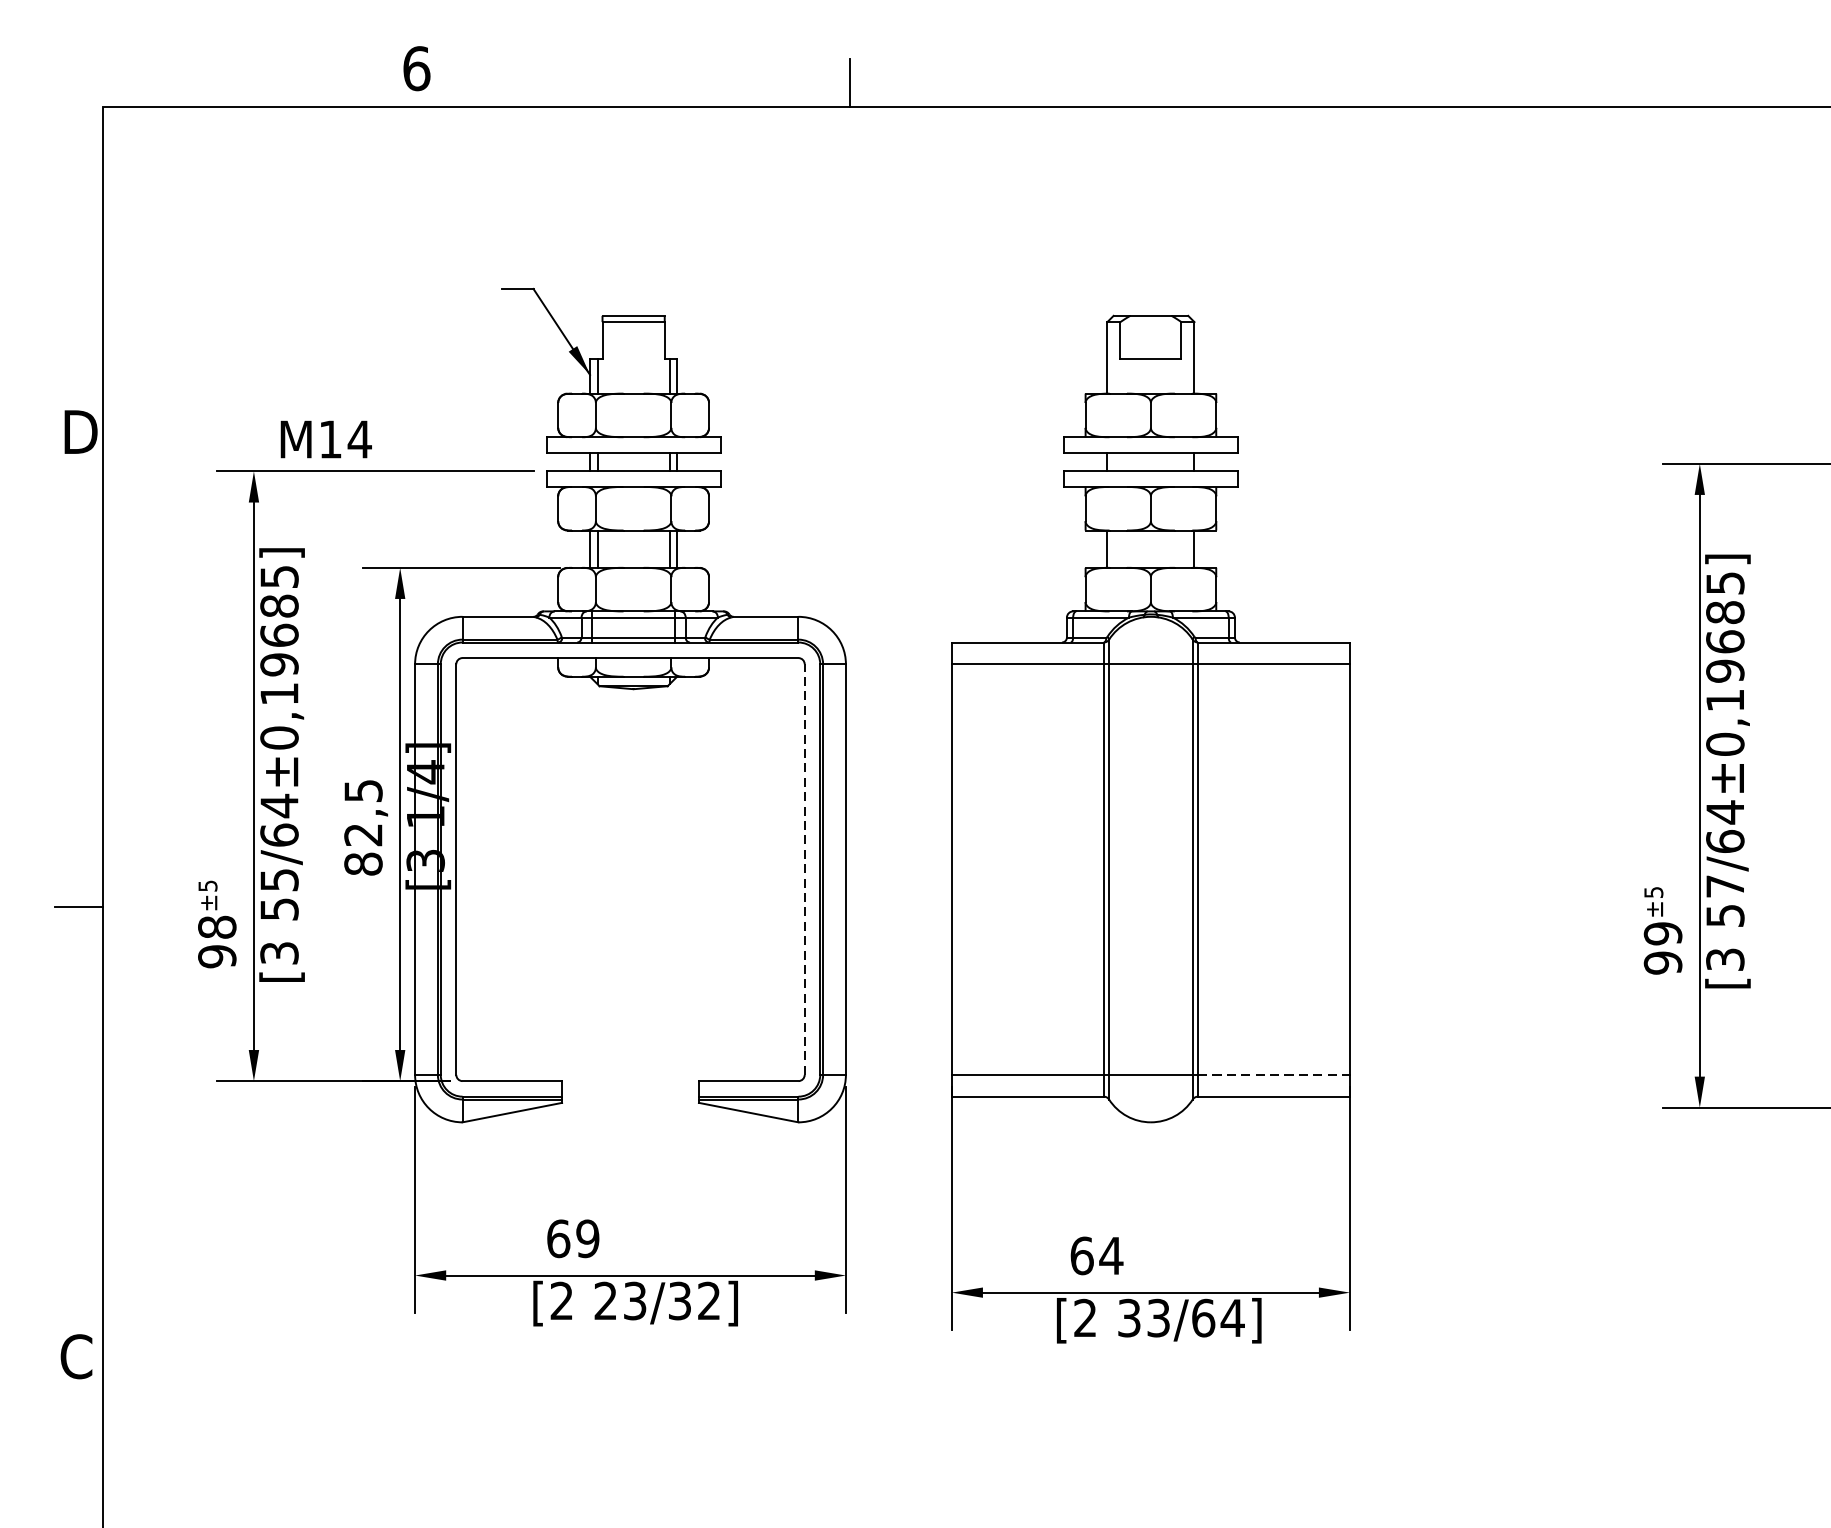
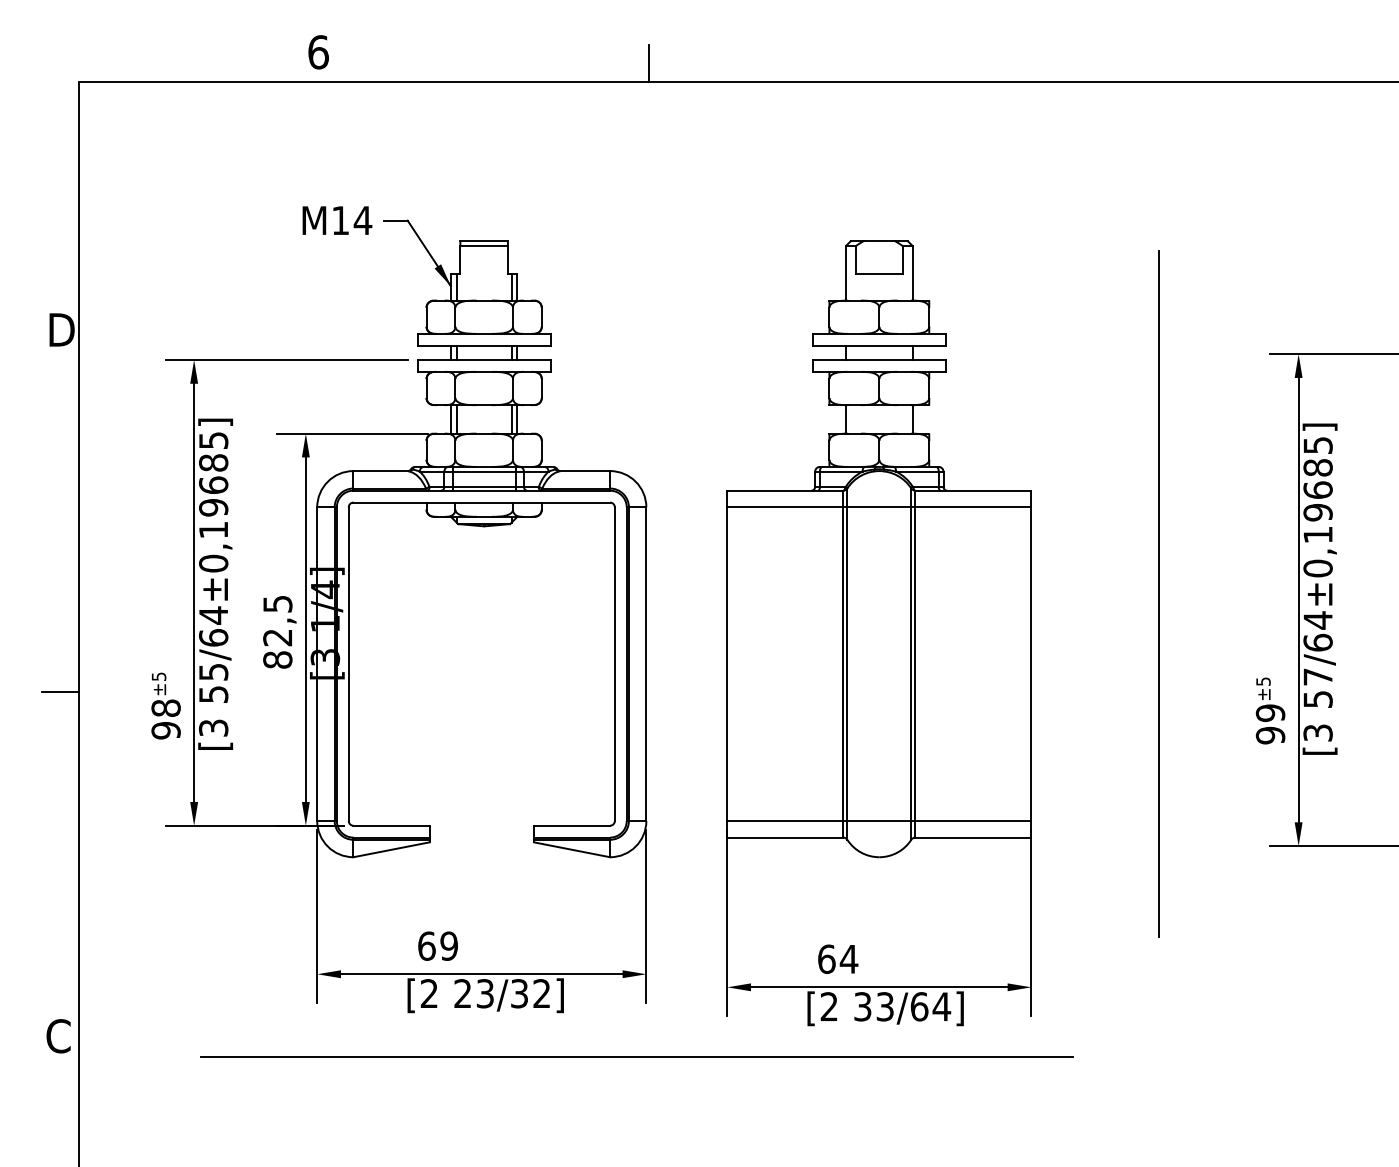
text: (326, 439) -> (337, 220), moved
line: (1516, 777) -> (1158, 593), added
line: (804, 870) -> (614, 664), dashed -> solid
line: (1274, 1074) -> (973, 820), dashed -> solid
line: (833, 1384) -> (636, 1057), added

